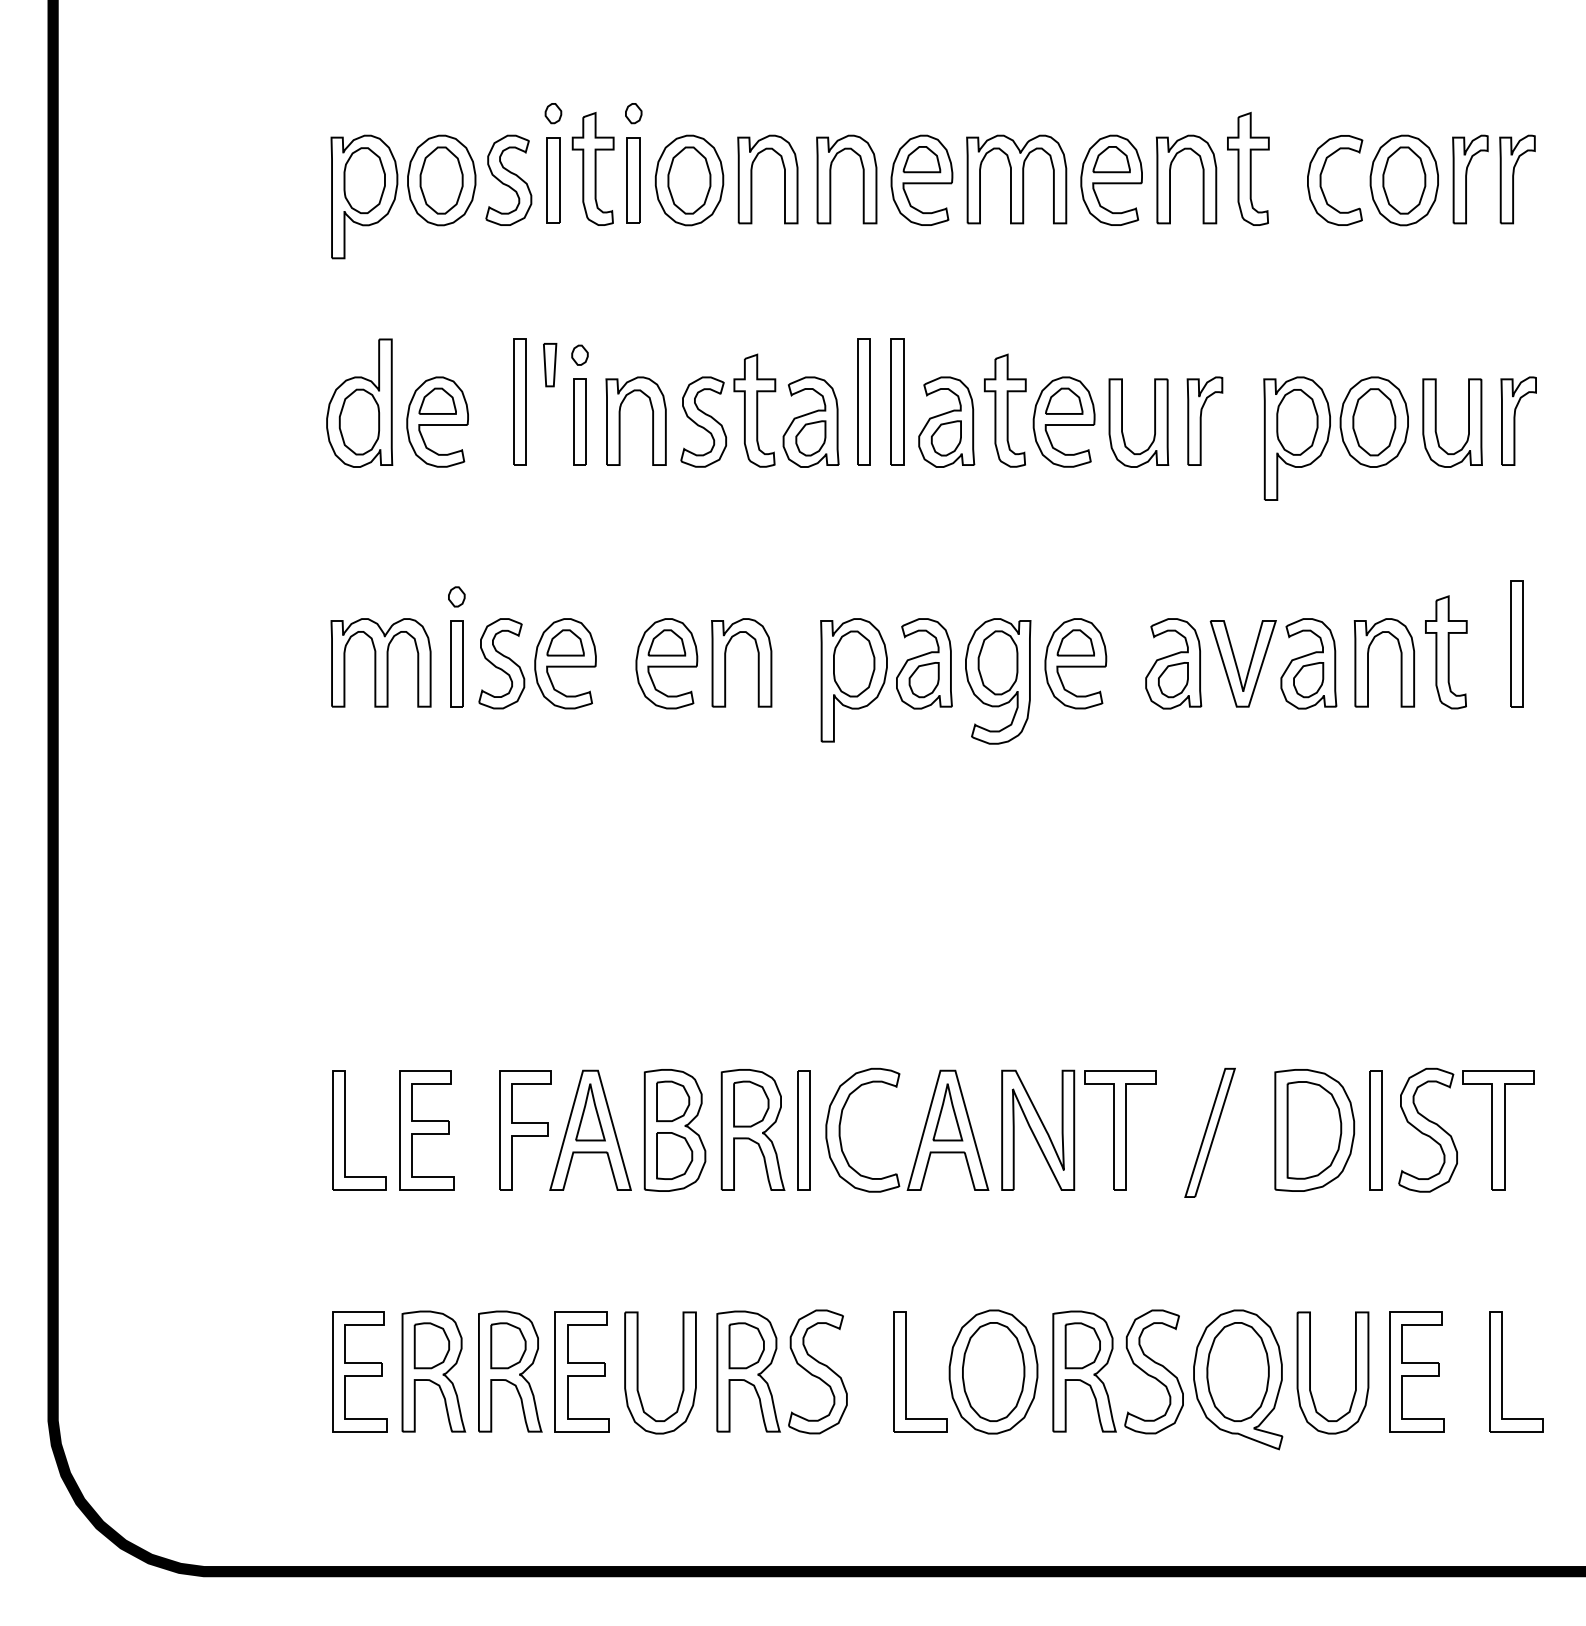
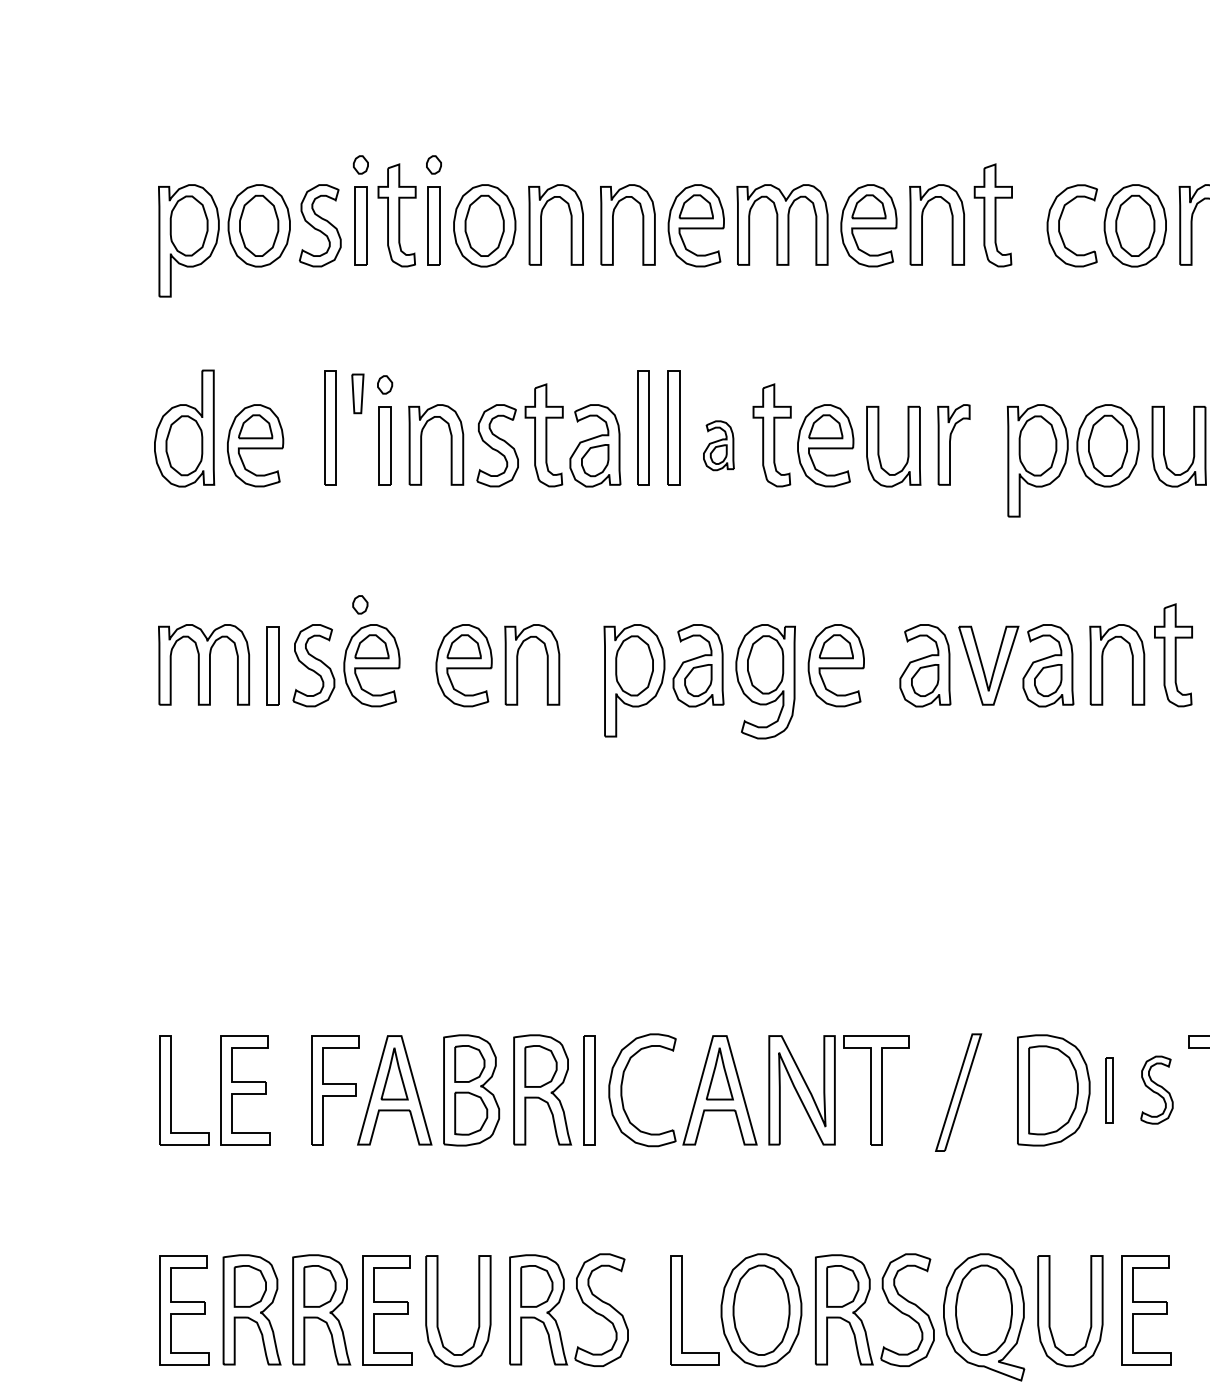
part: (946, 421) -> (718, 445), size x0.6
part: (456, 596) -> (360, 604), moved
part: (1427, 1129) -> (1156, 1089), size x0.6
part: (1375, 1130) -> (1109, 1090), size x0.6

